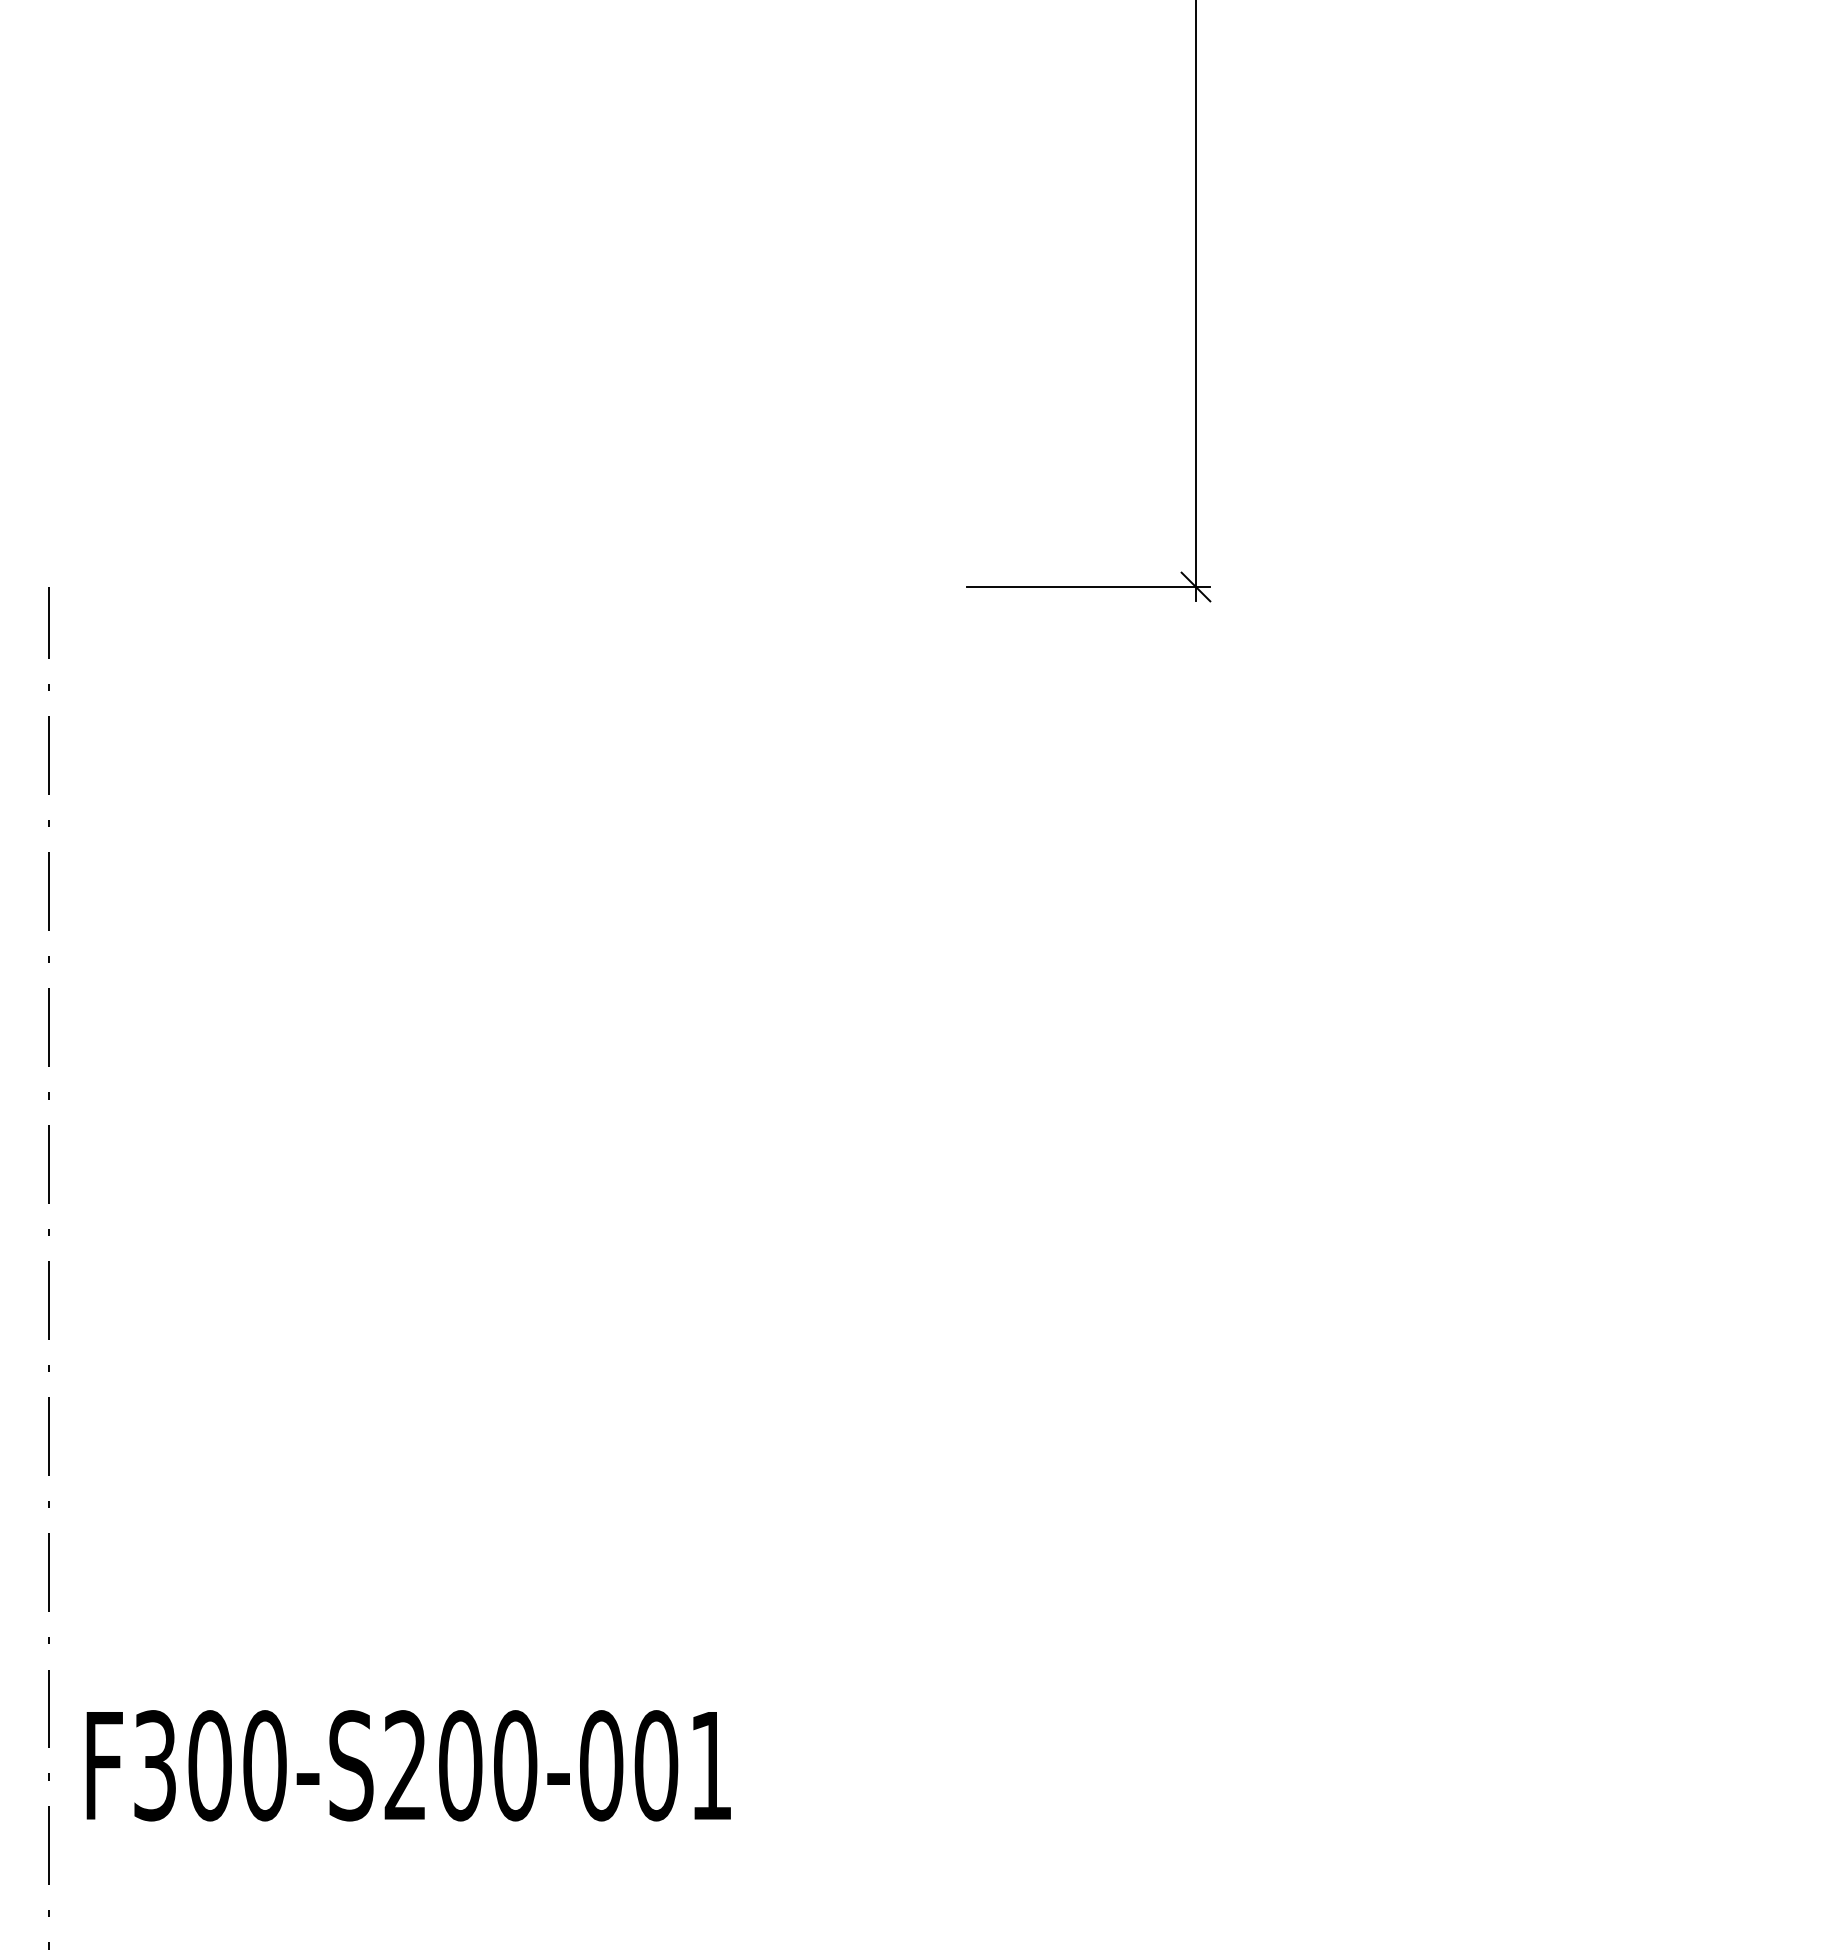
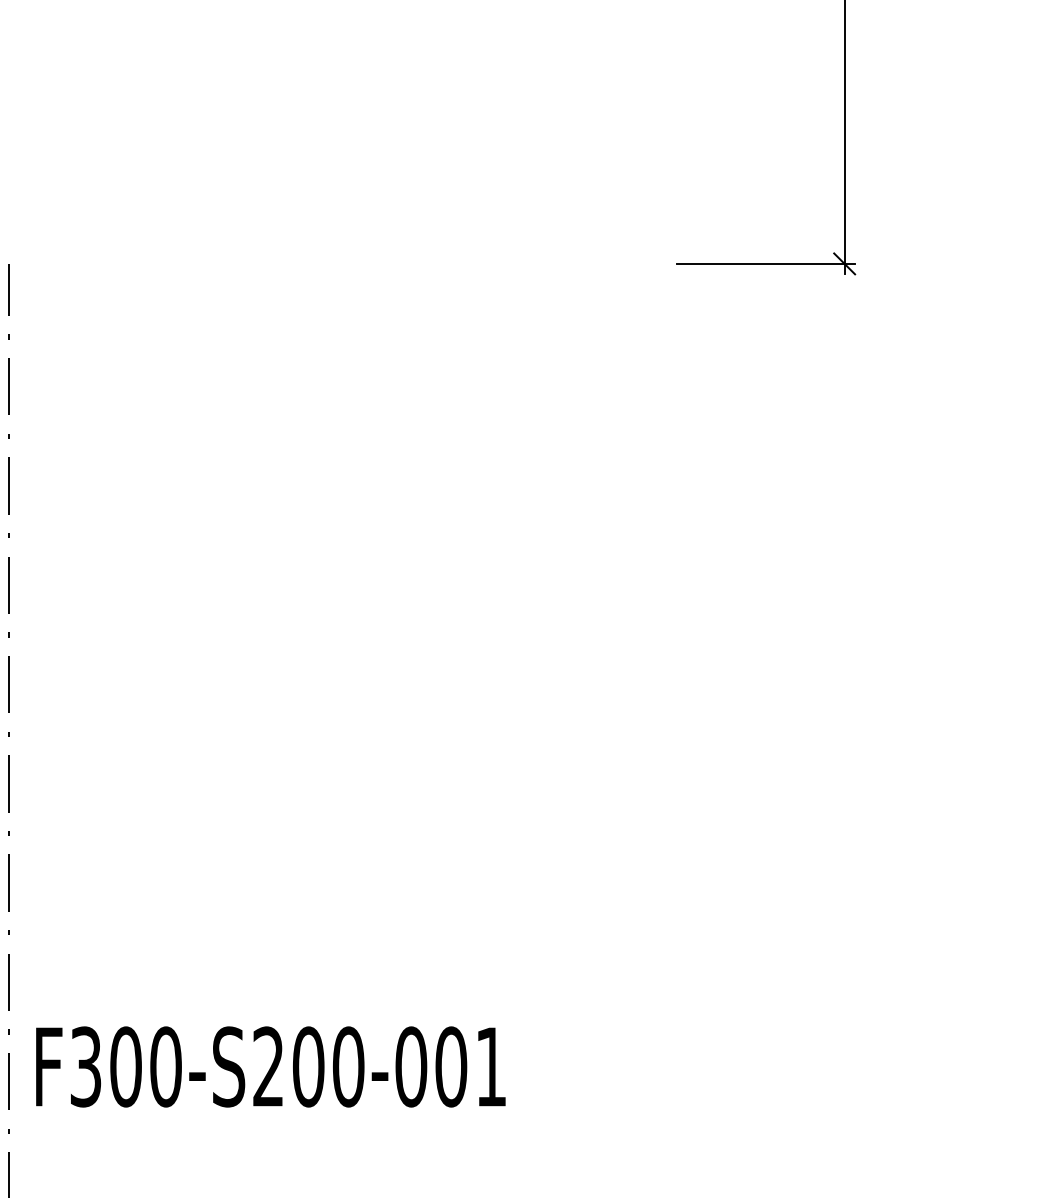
text: (408, 1765) -> (270, 1066), moved

